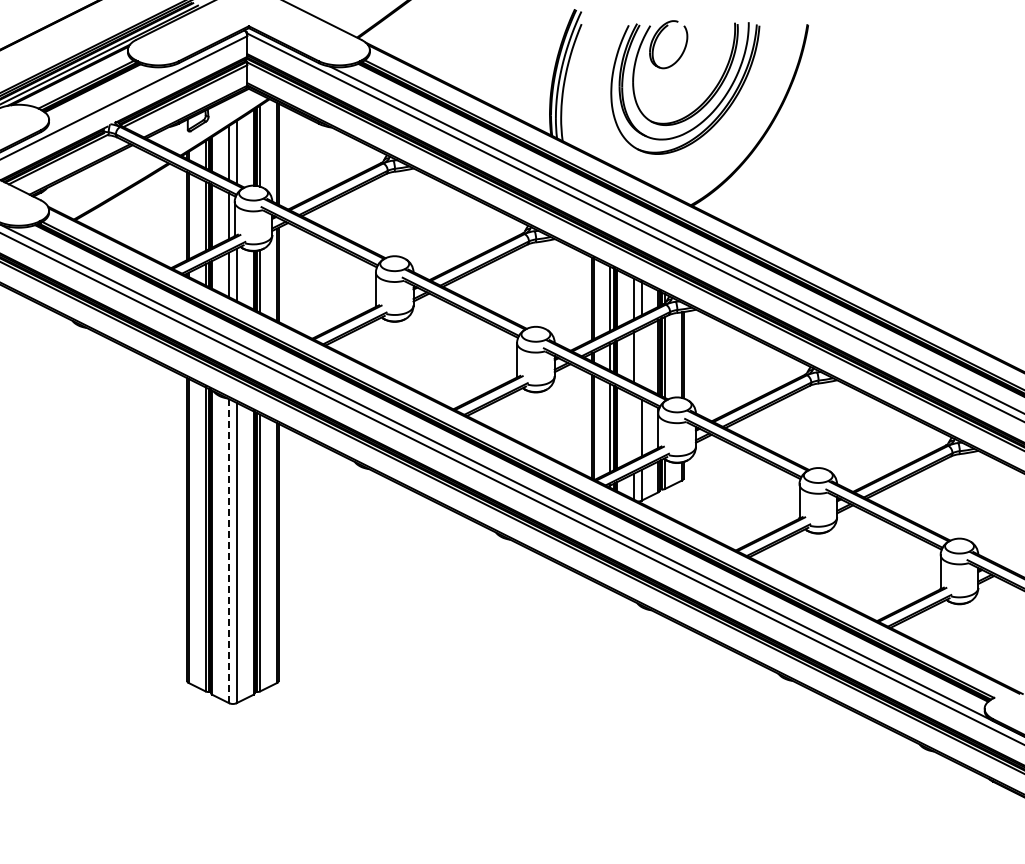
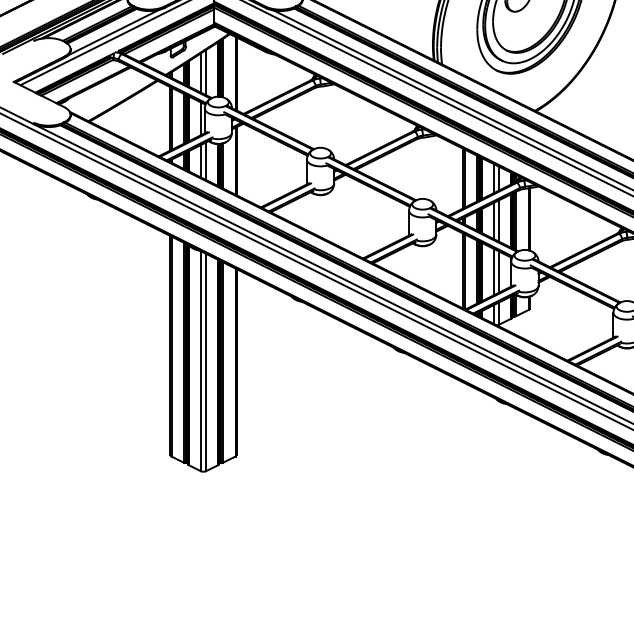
line: (108, 96) -> (113, 32), added
line: (641, 357) -> (499, 221), added
line: (634, 427) -> (494, 271), added
line: (229, 551) -> (201, 361), dashed -> solid

